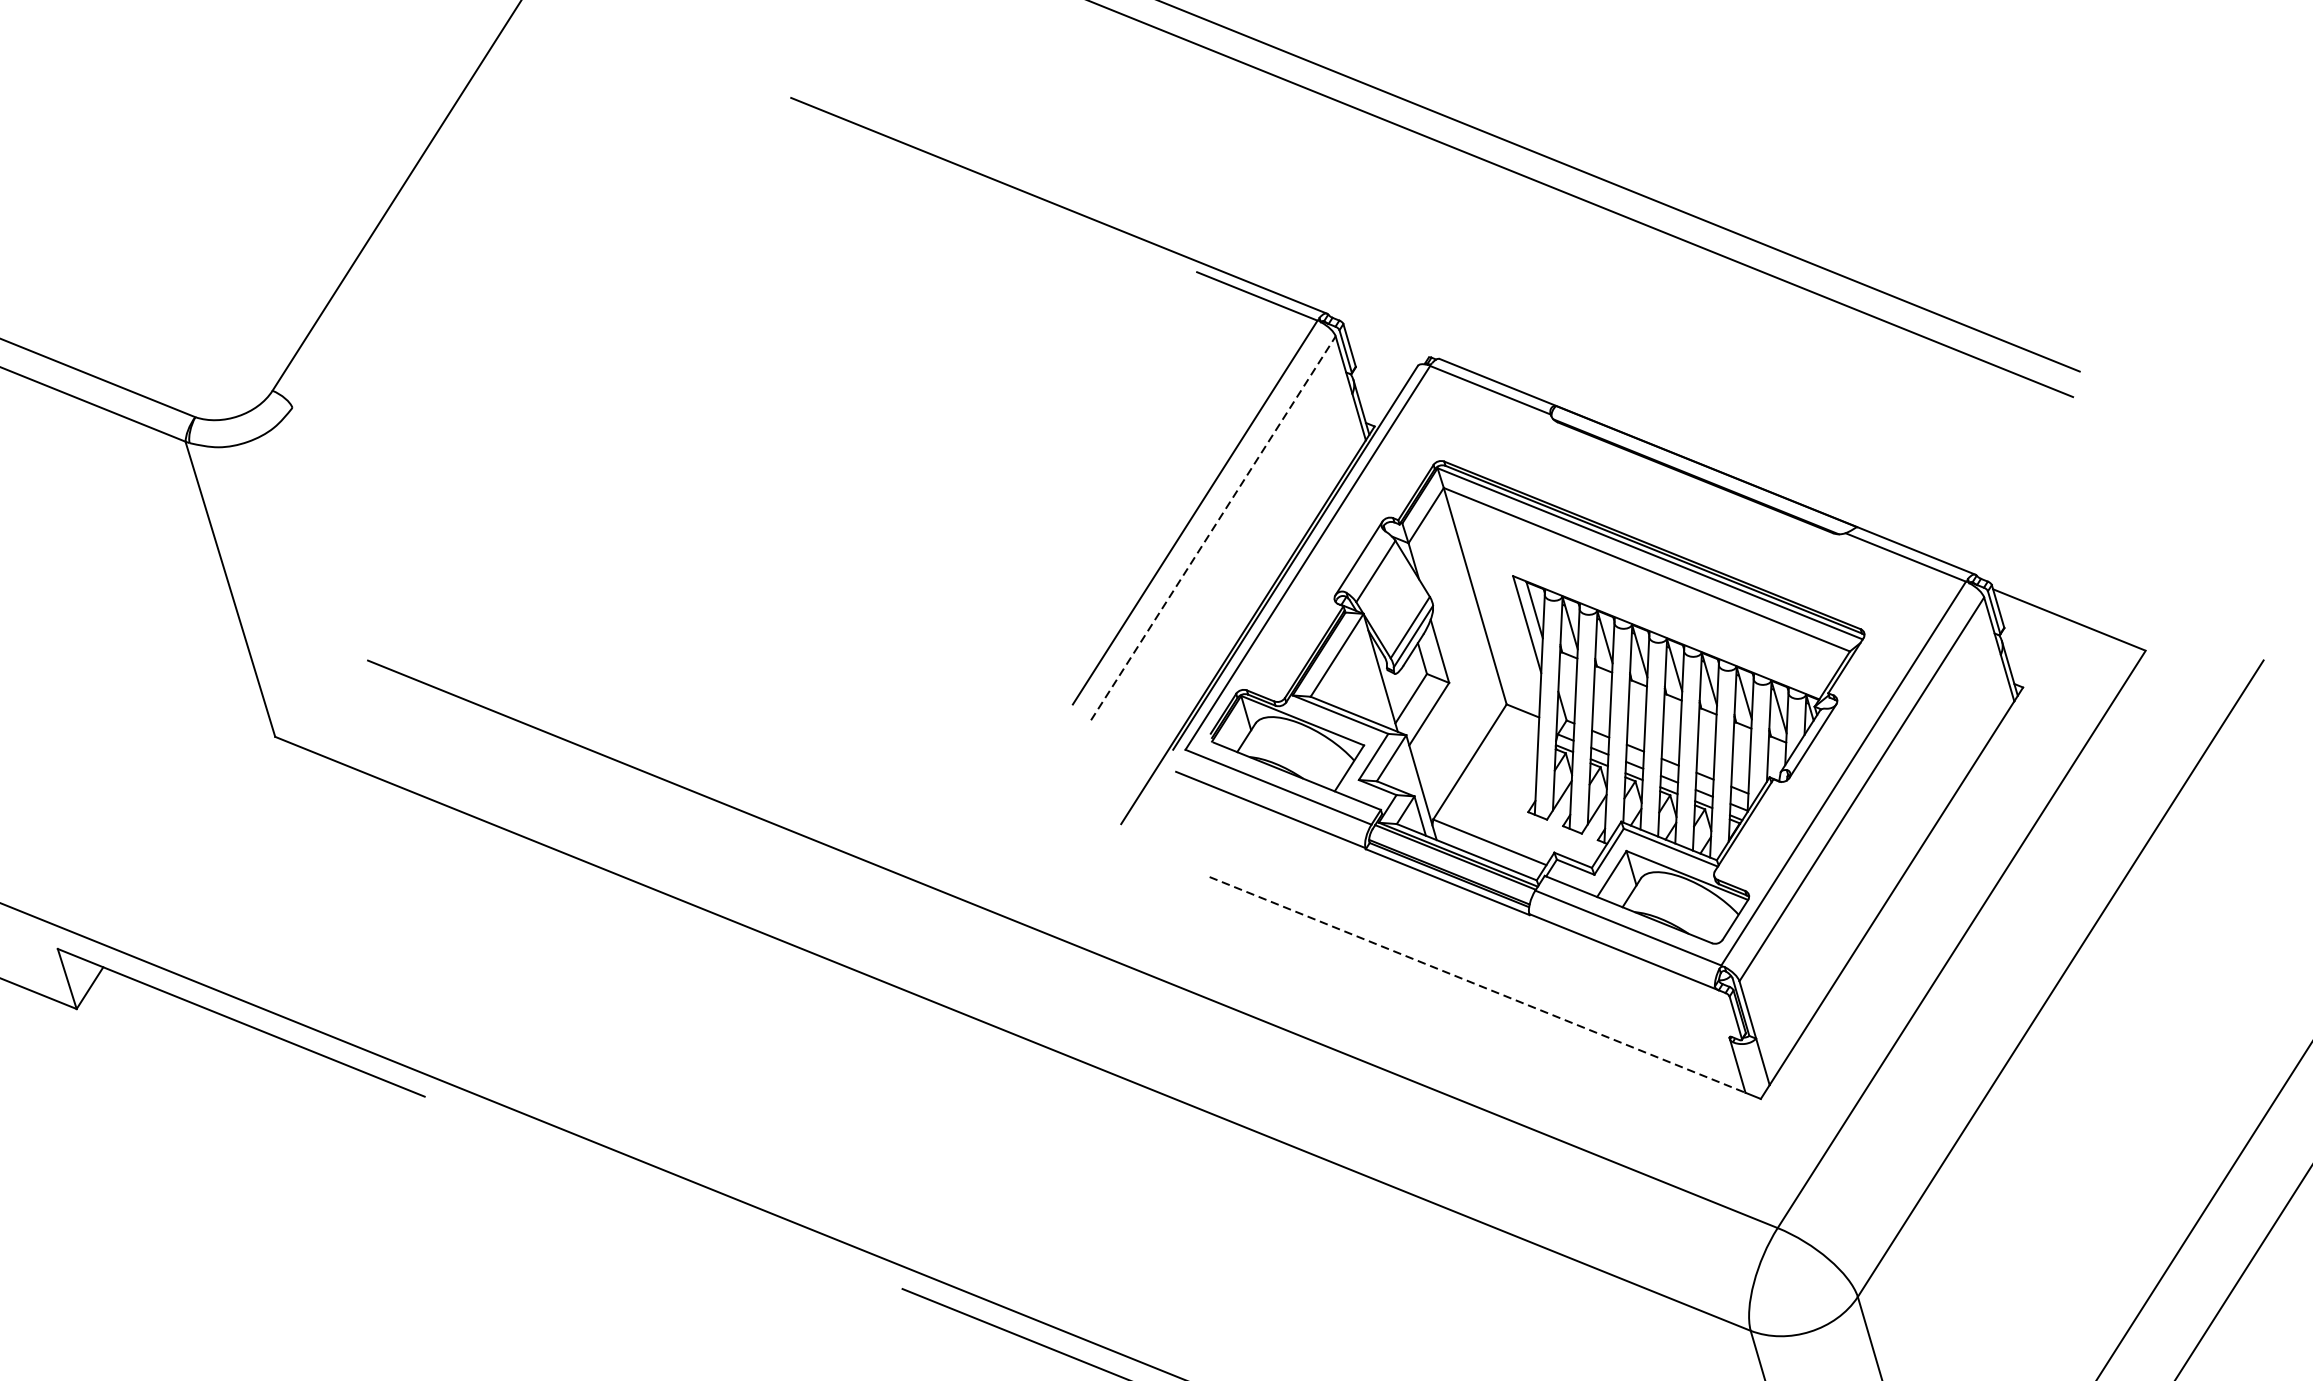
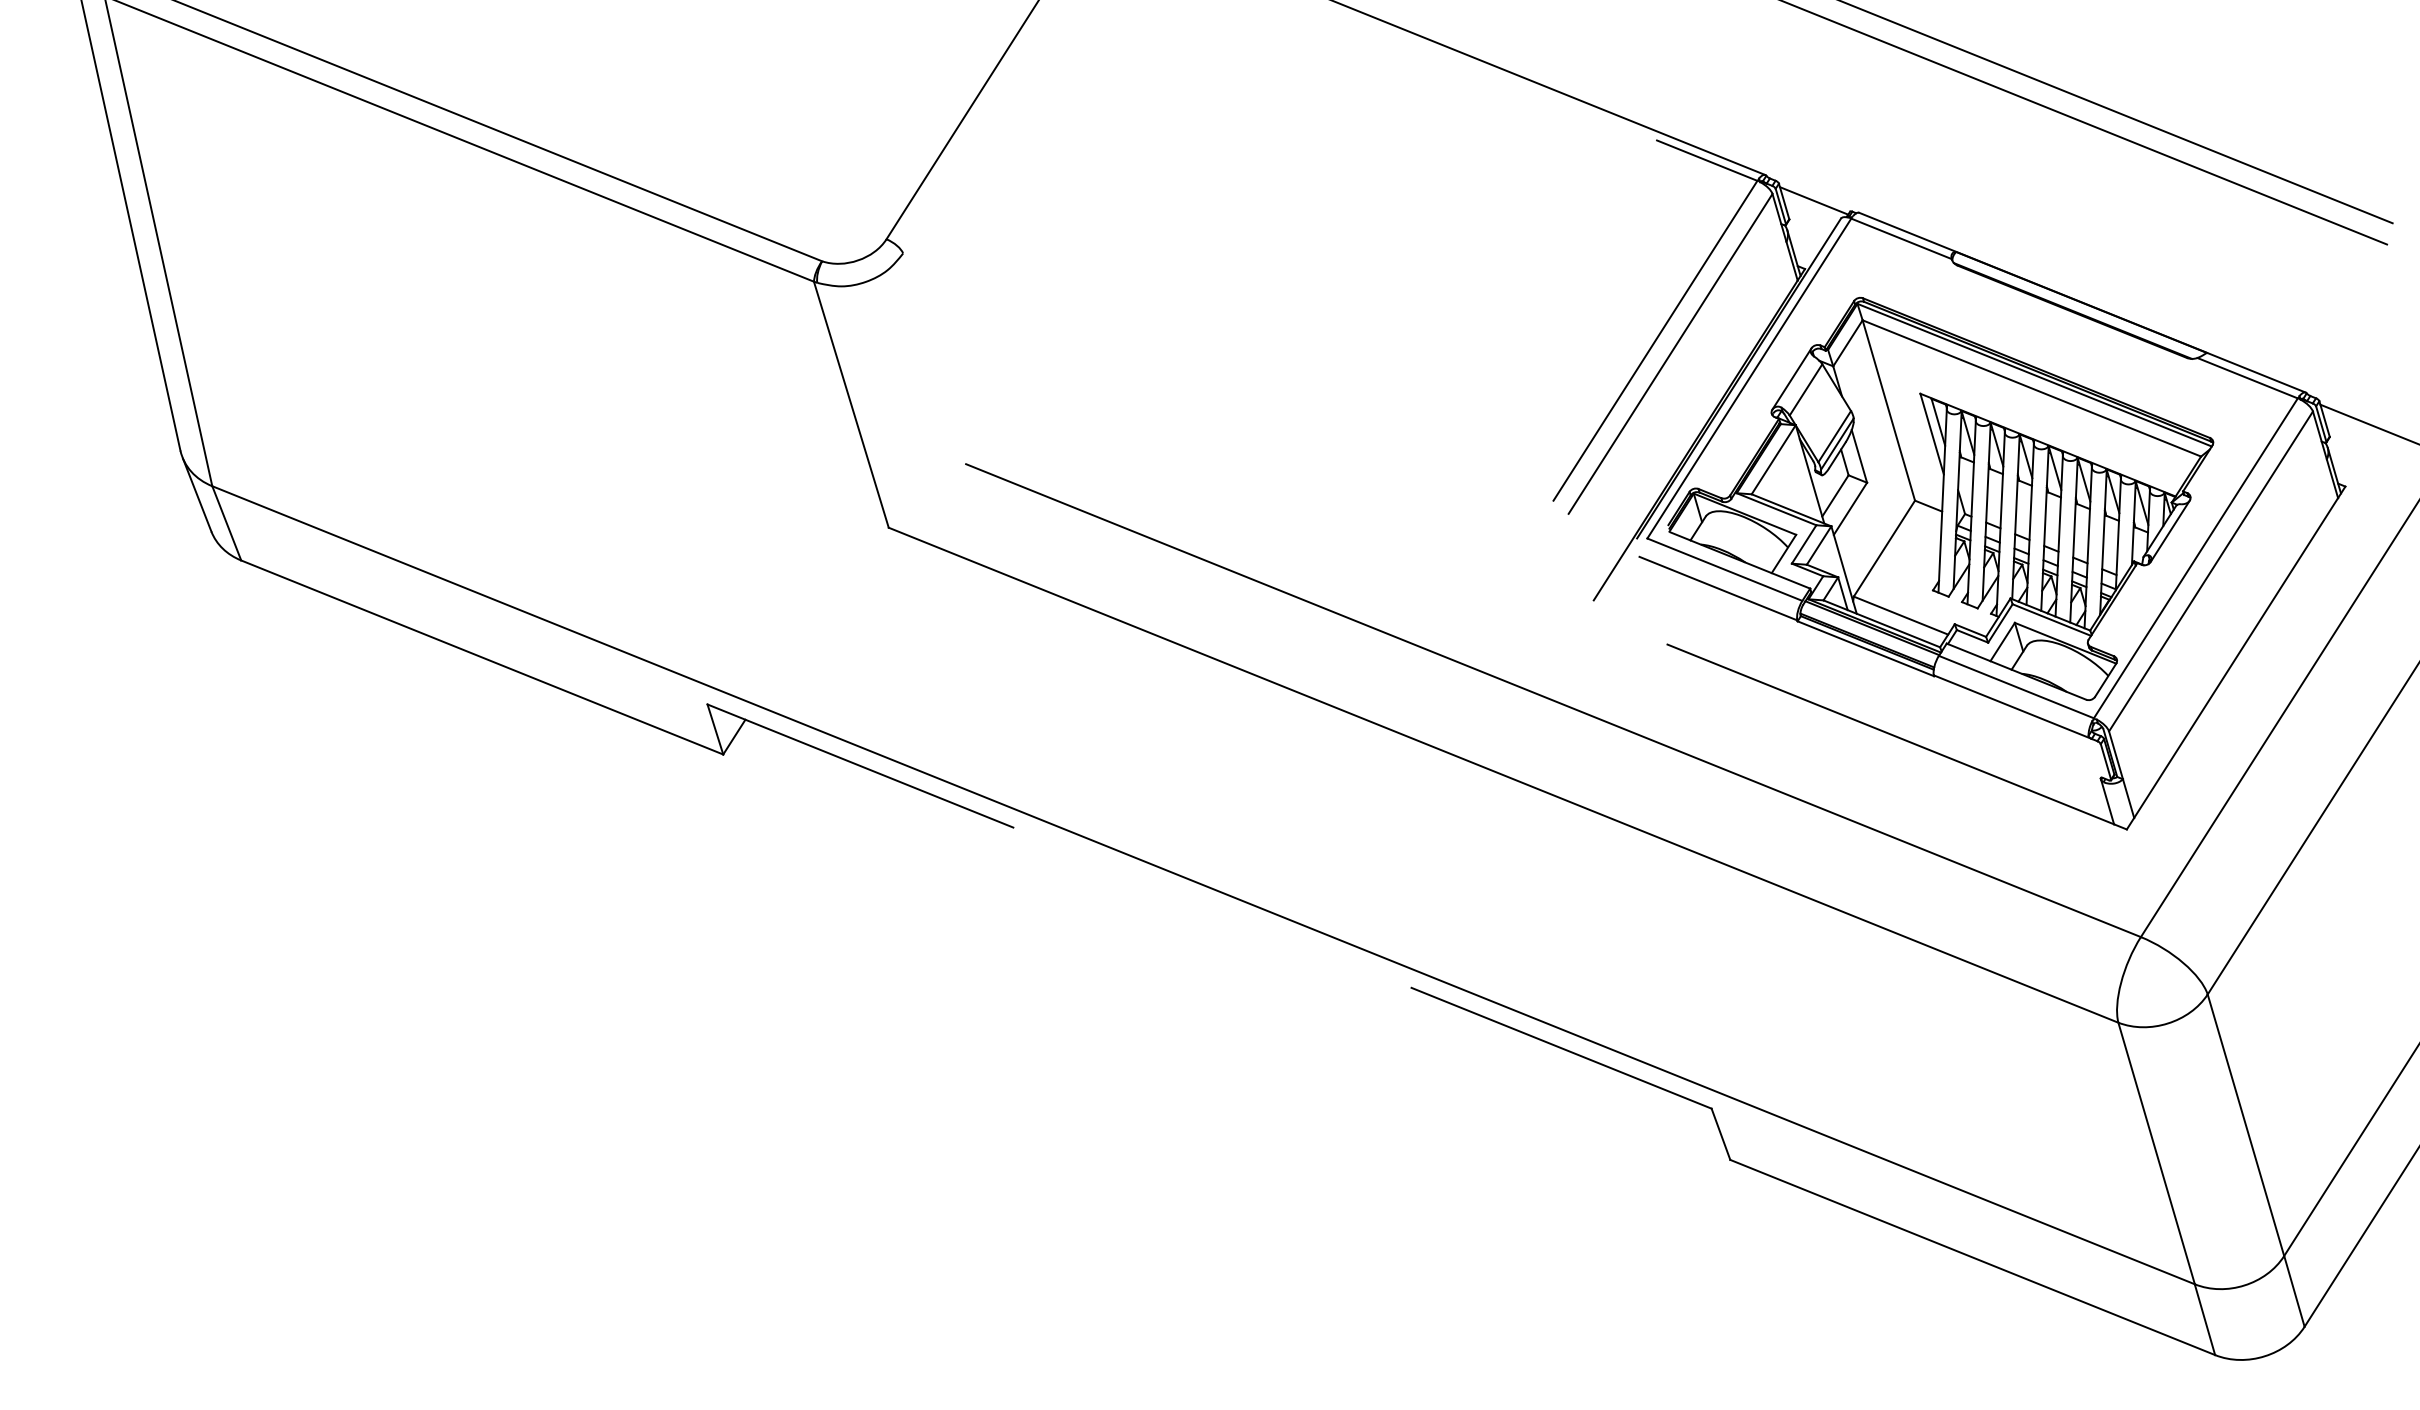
line: (1384, 344) -> (1813, 200), added
line: (1213, 527) -> (1670, 353), dashed -> solid
line: (1477, 984) -> (1890, 734), dashed -> solid

